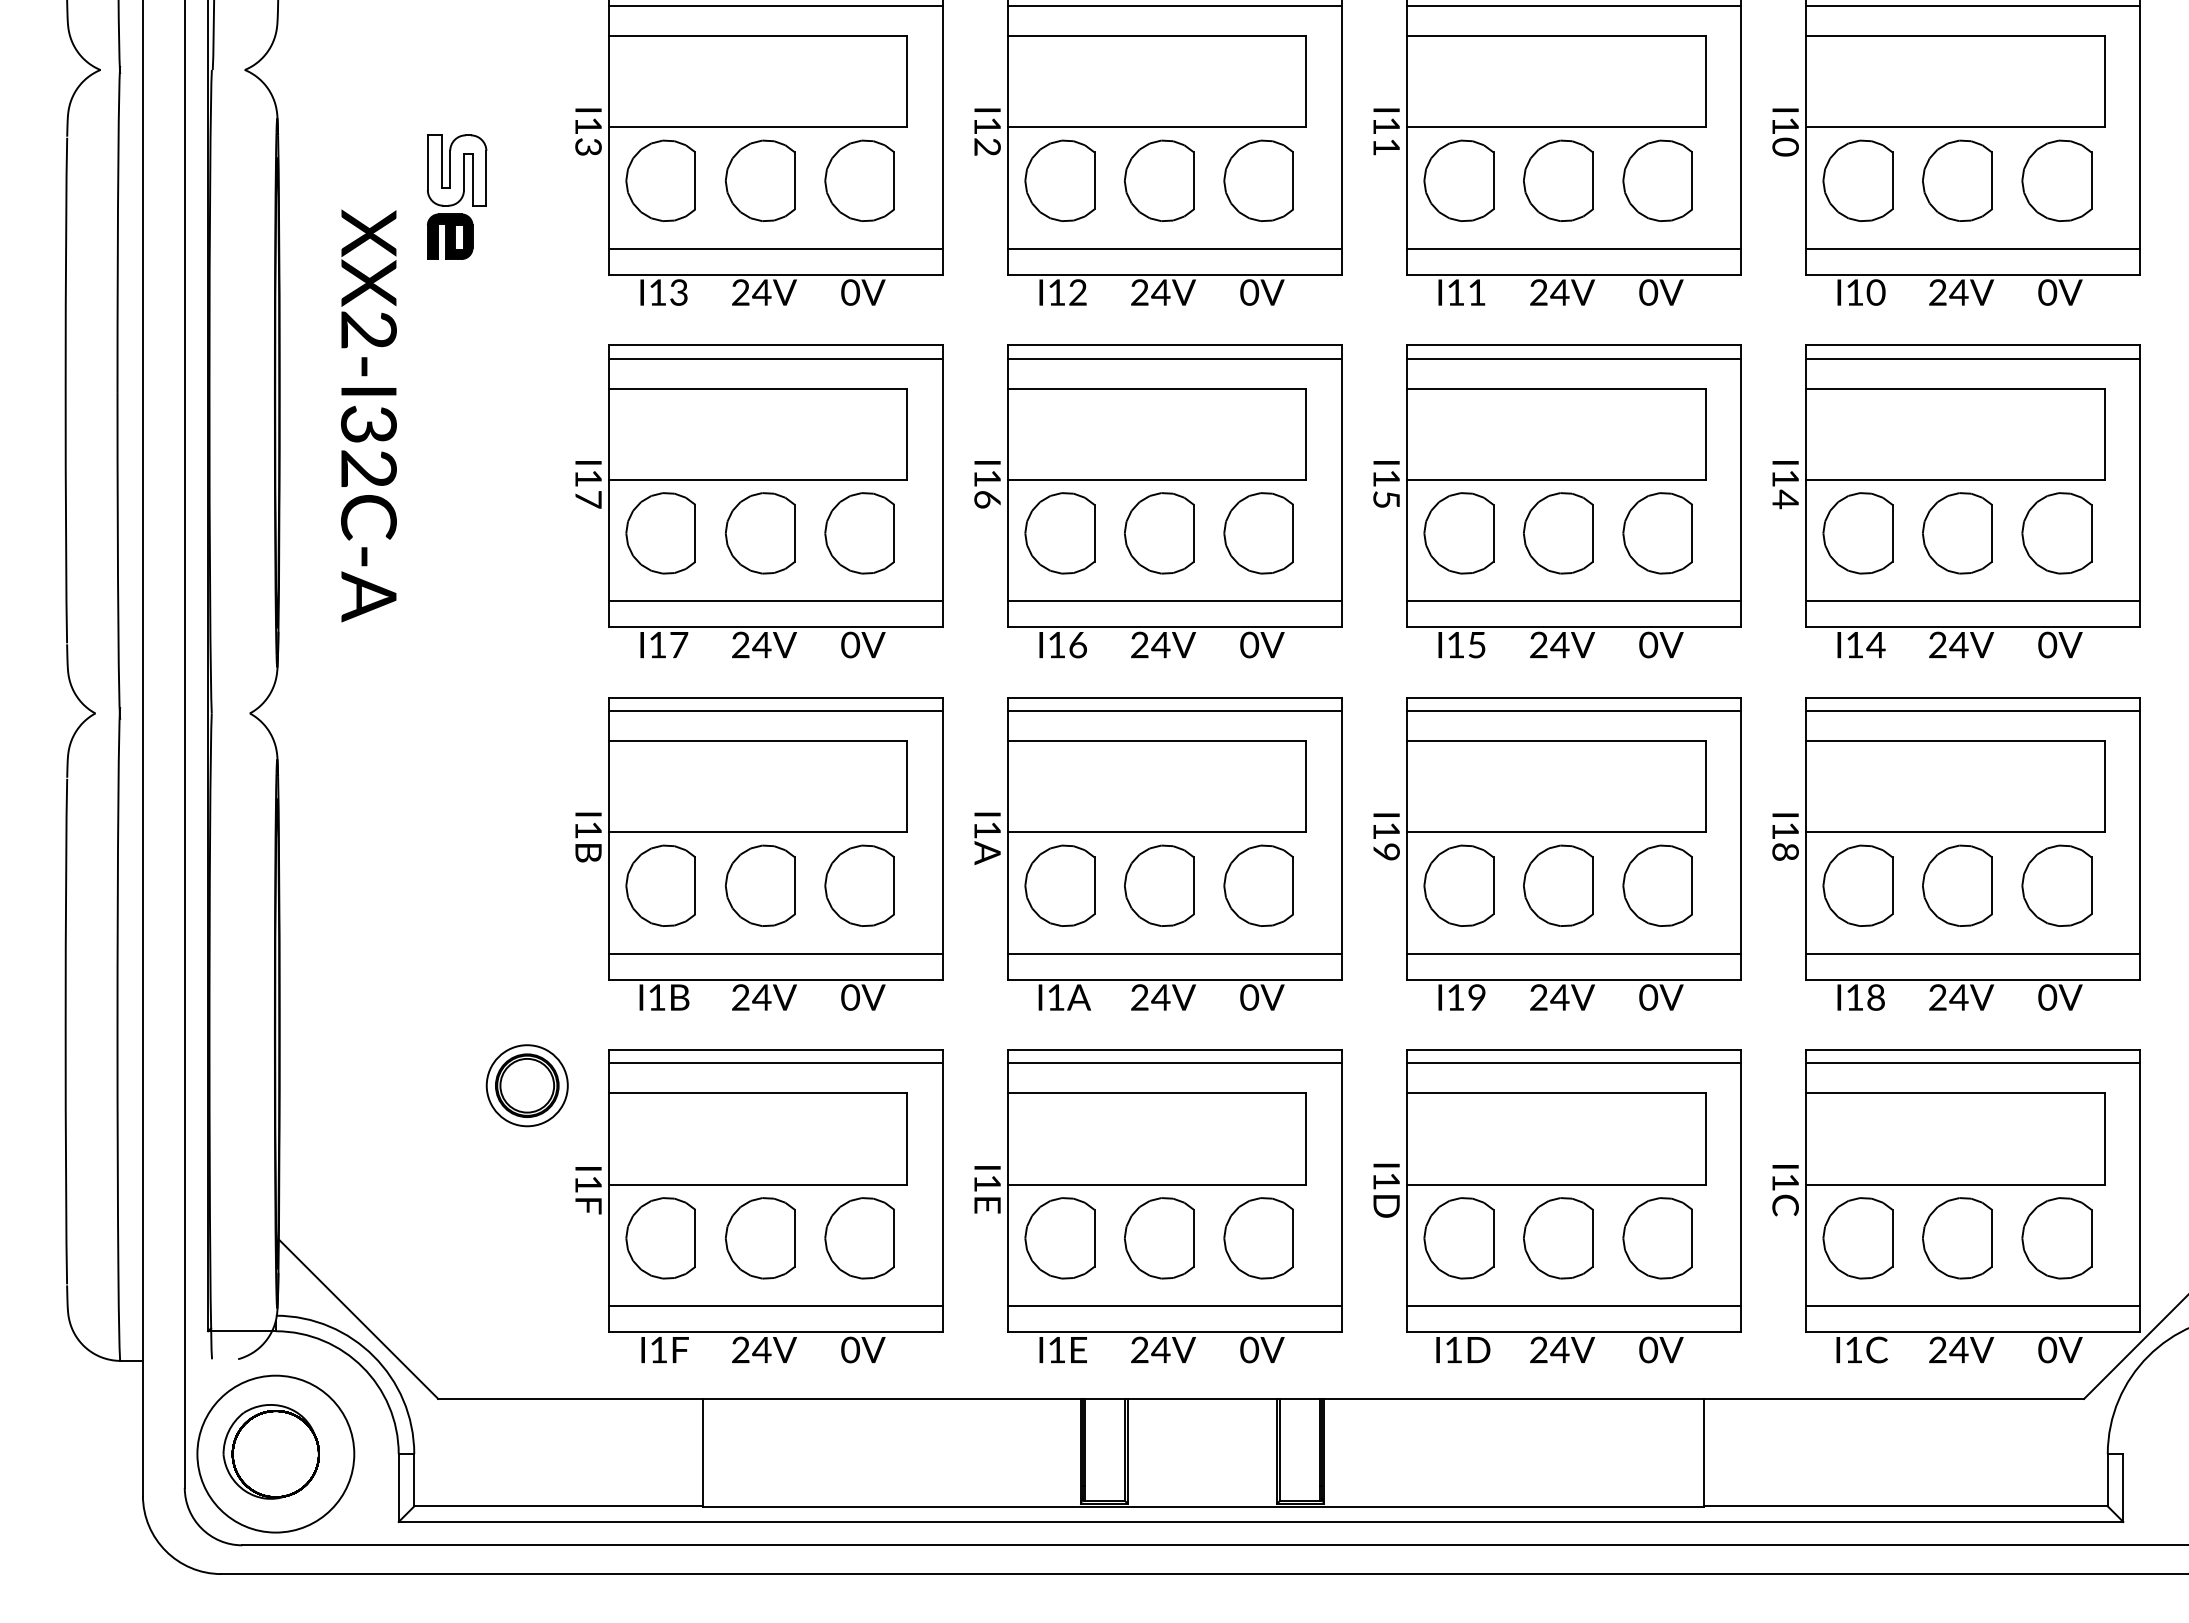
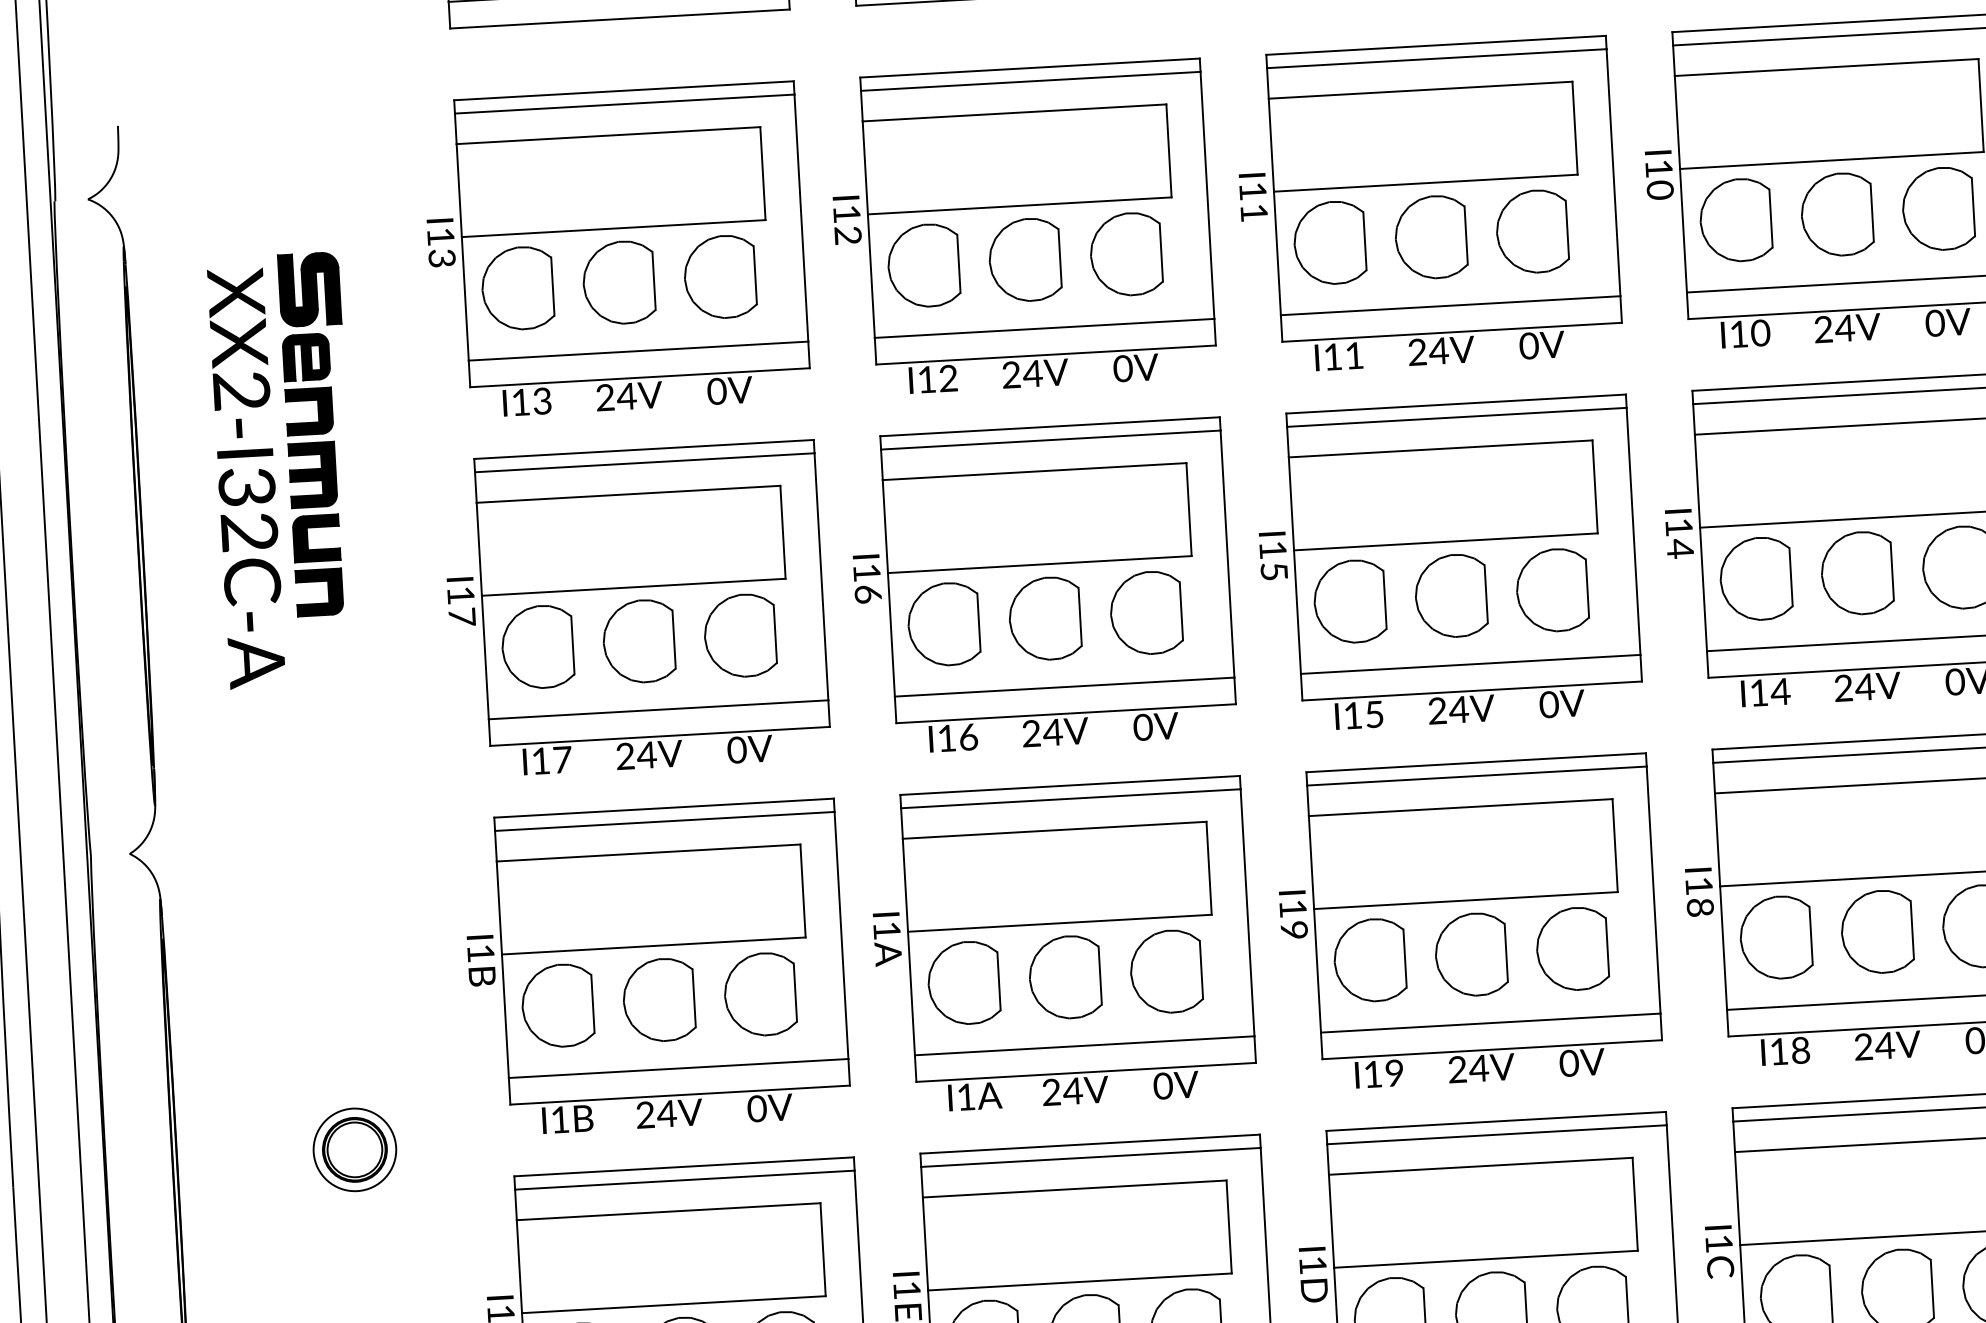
fill: (456, 170) -> (309, 289), added
part: (450, 378) -> (314, 501), added
text: (368, 415) -> (246, 477), moved
part: (526, 1085) -> (354, 1149), moved

